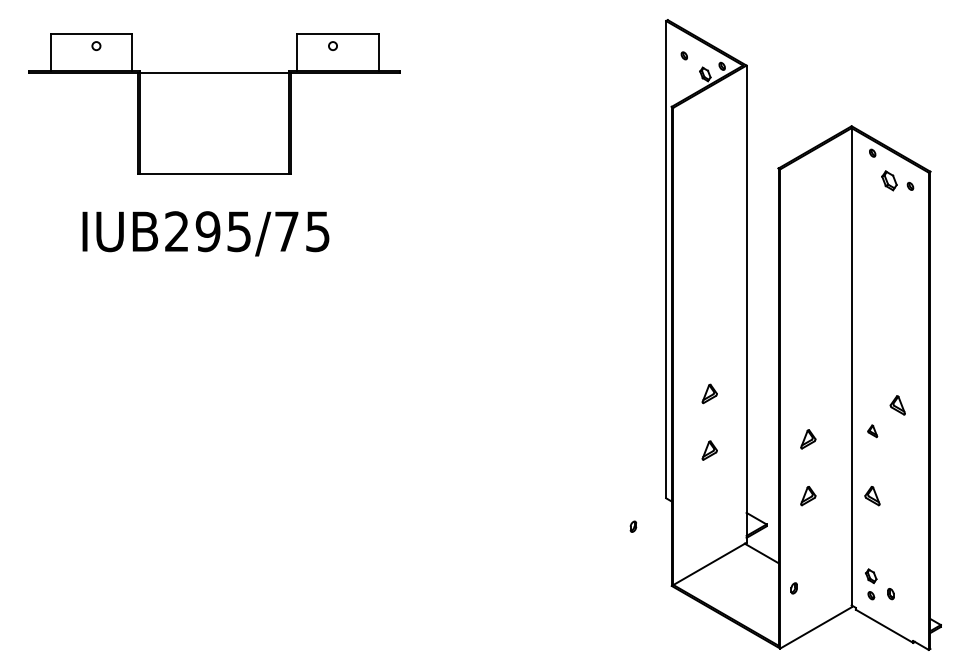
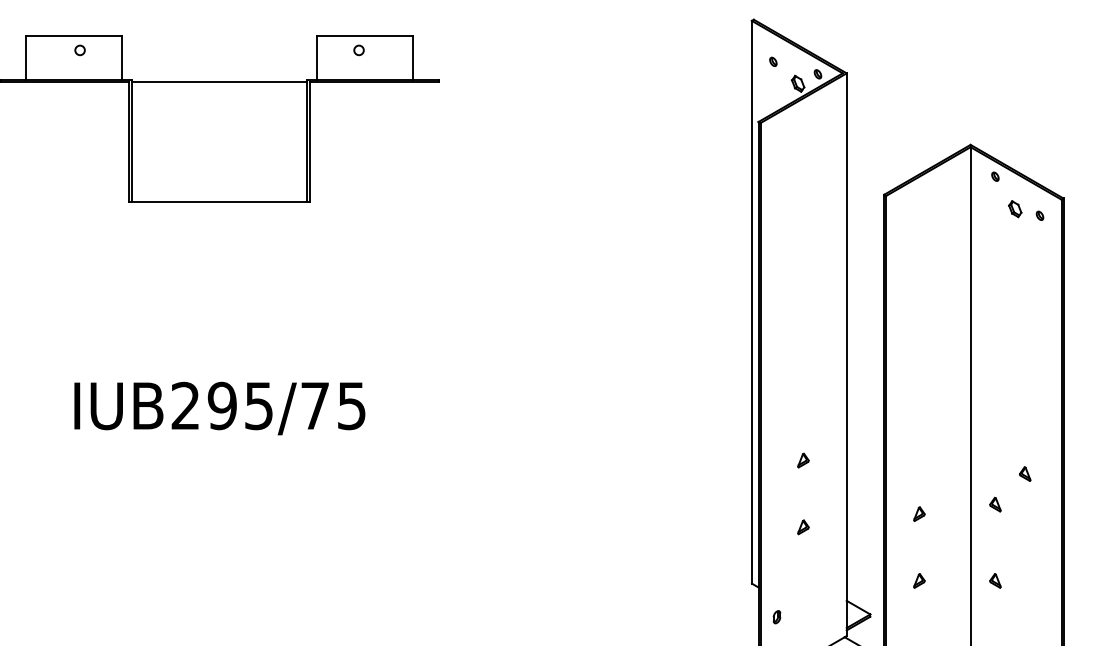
part: (889, 180) -> (1015, 208), size x0.71
text: (205, 233) -> (219, 408), moved
part: (709, 393) -> (803, 460), size x0.62
part: (897, 405) -> (1024, 474), size x0.62
part: (807, 439) -> (918, 514), size x0.62
part: (709, 450) -> (803, 527), size x0.62
part: (807, 495) -> (918, 580), size x0.62
part: (872, 495) -> (995, 580), size x0.62
part: (633, 526) -> (777, 616), moved

